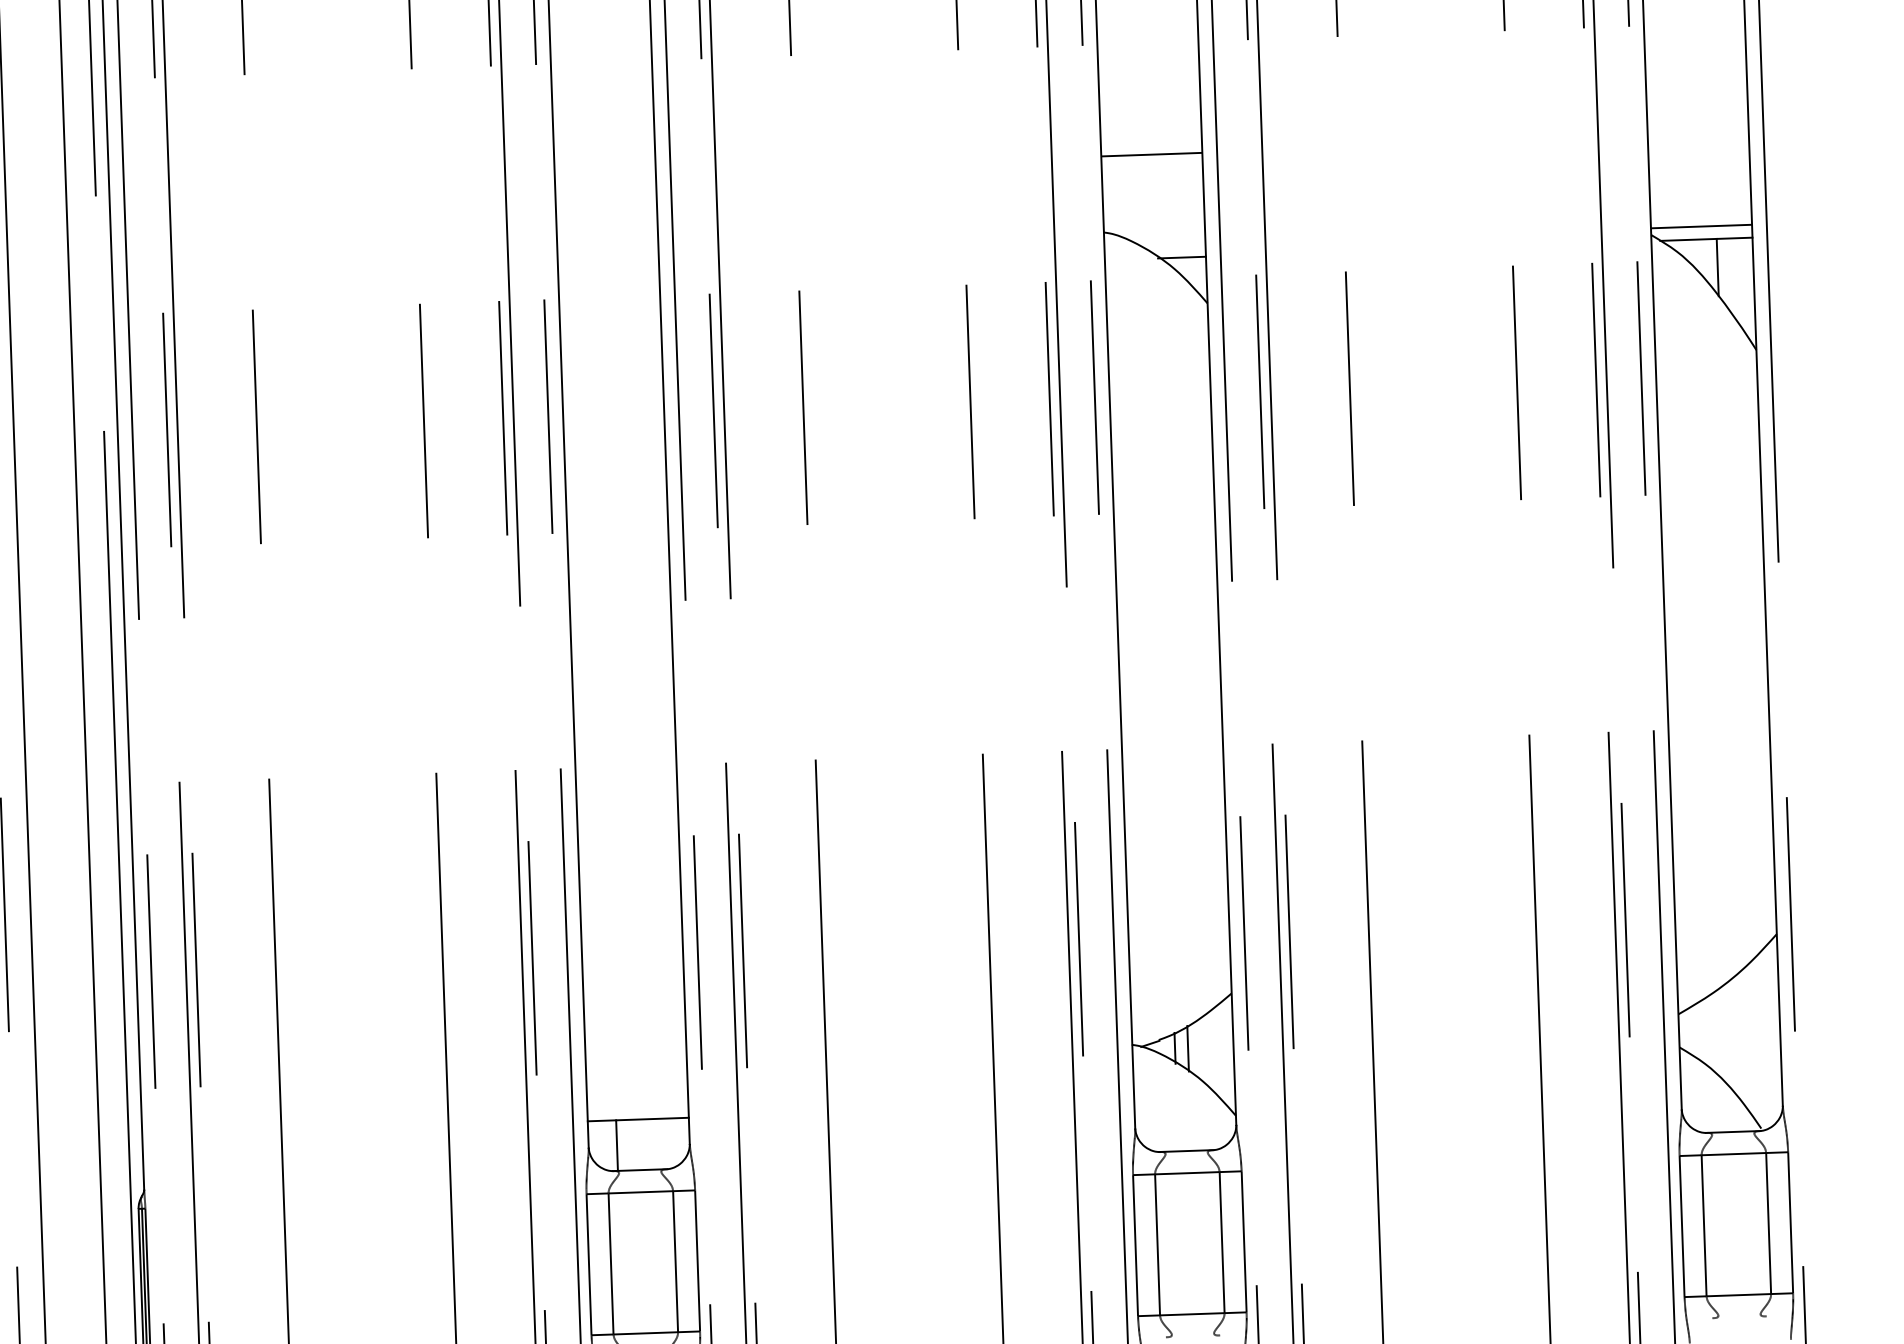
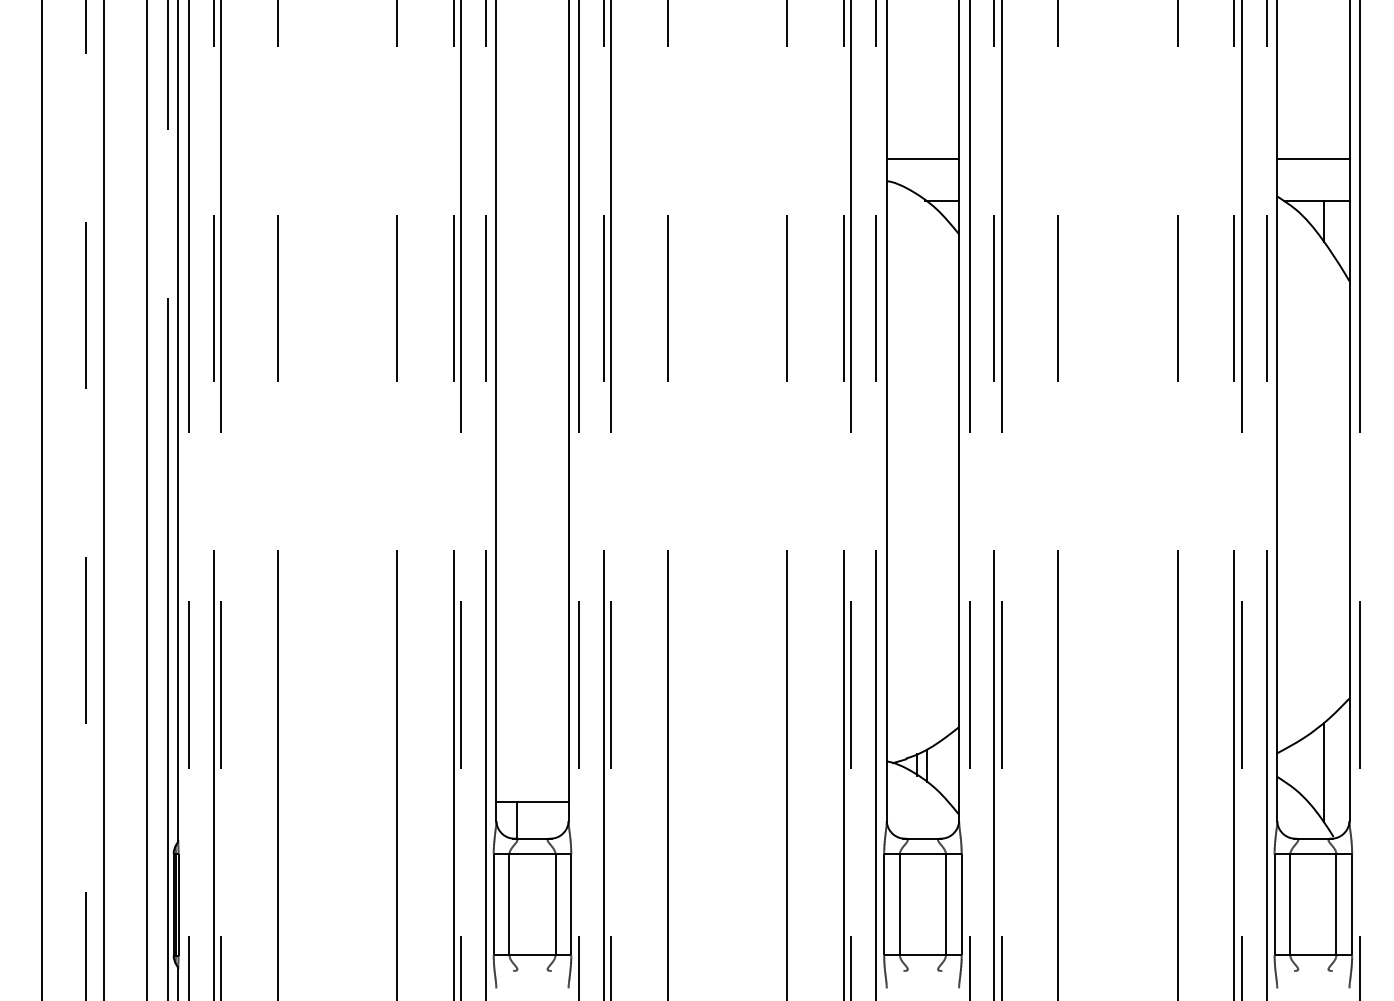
line: (1151, 154) -> (922, 158), moved
line: (1701, 226) -> (1313, 158), moved
line: (1744, 1039) -> (1323, 772), added

